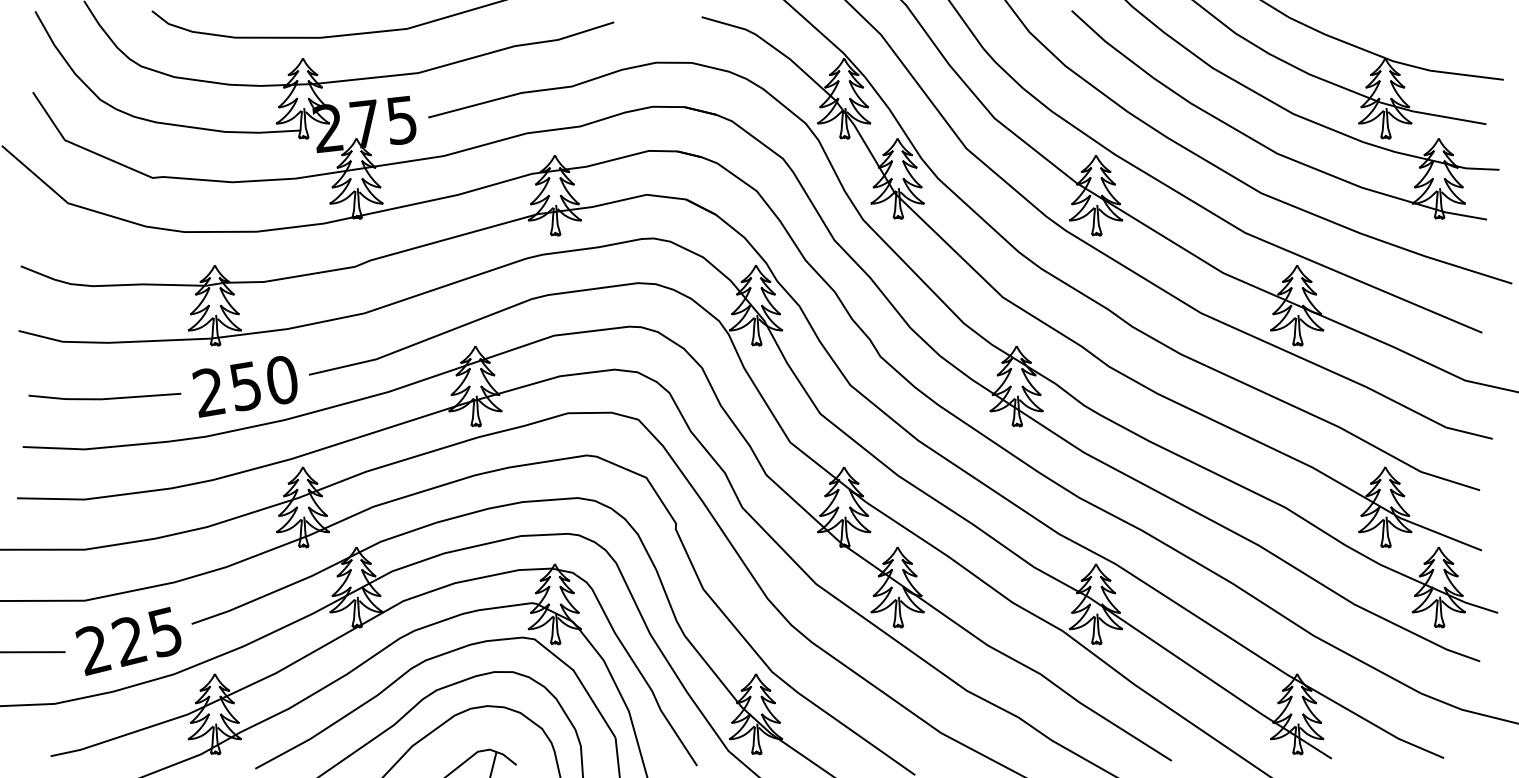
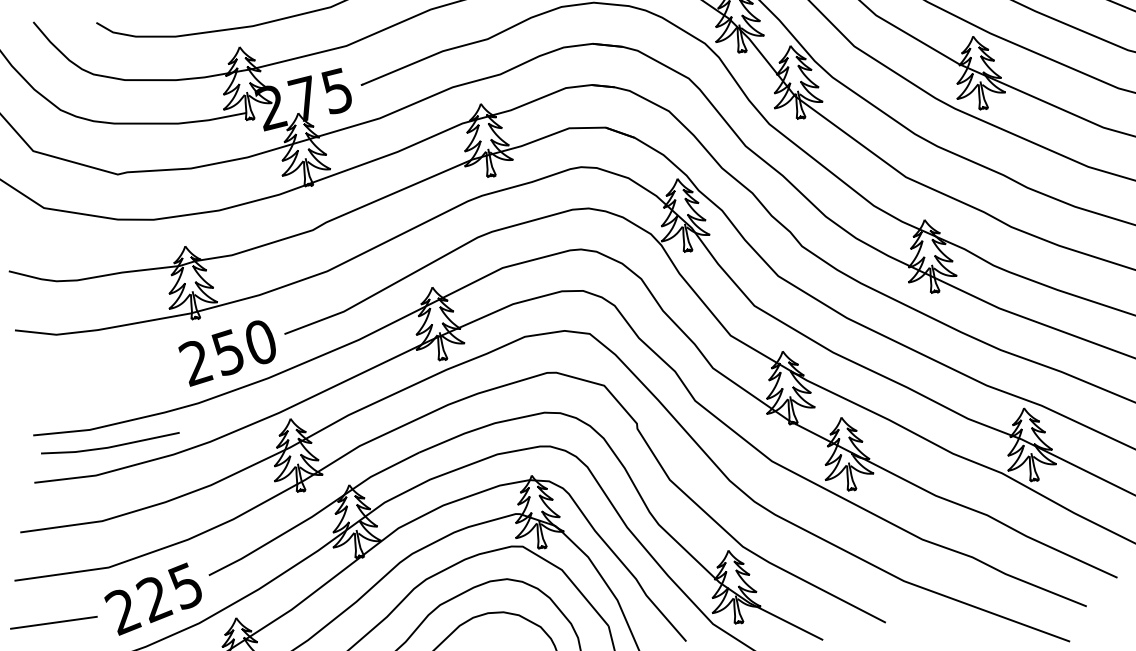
line: (104, 398) -> (110, 446), moved

